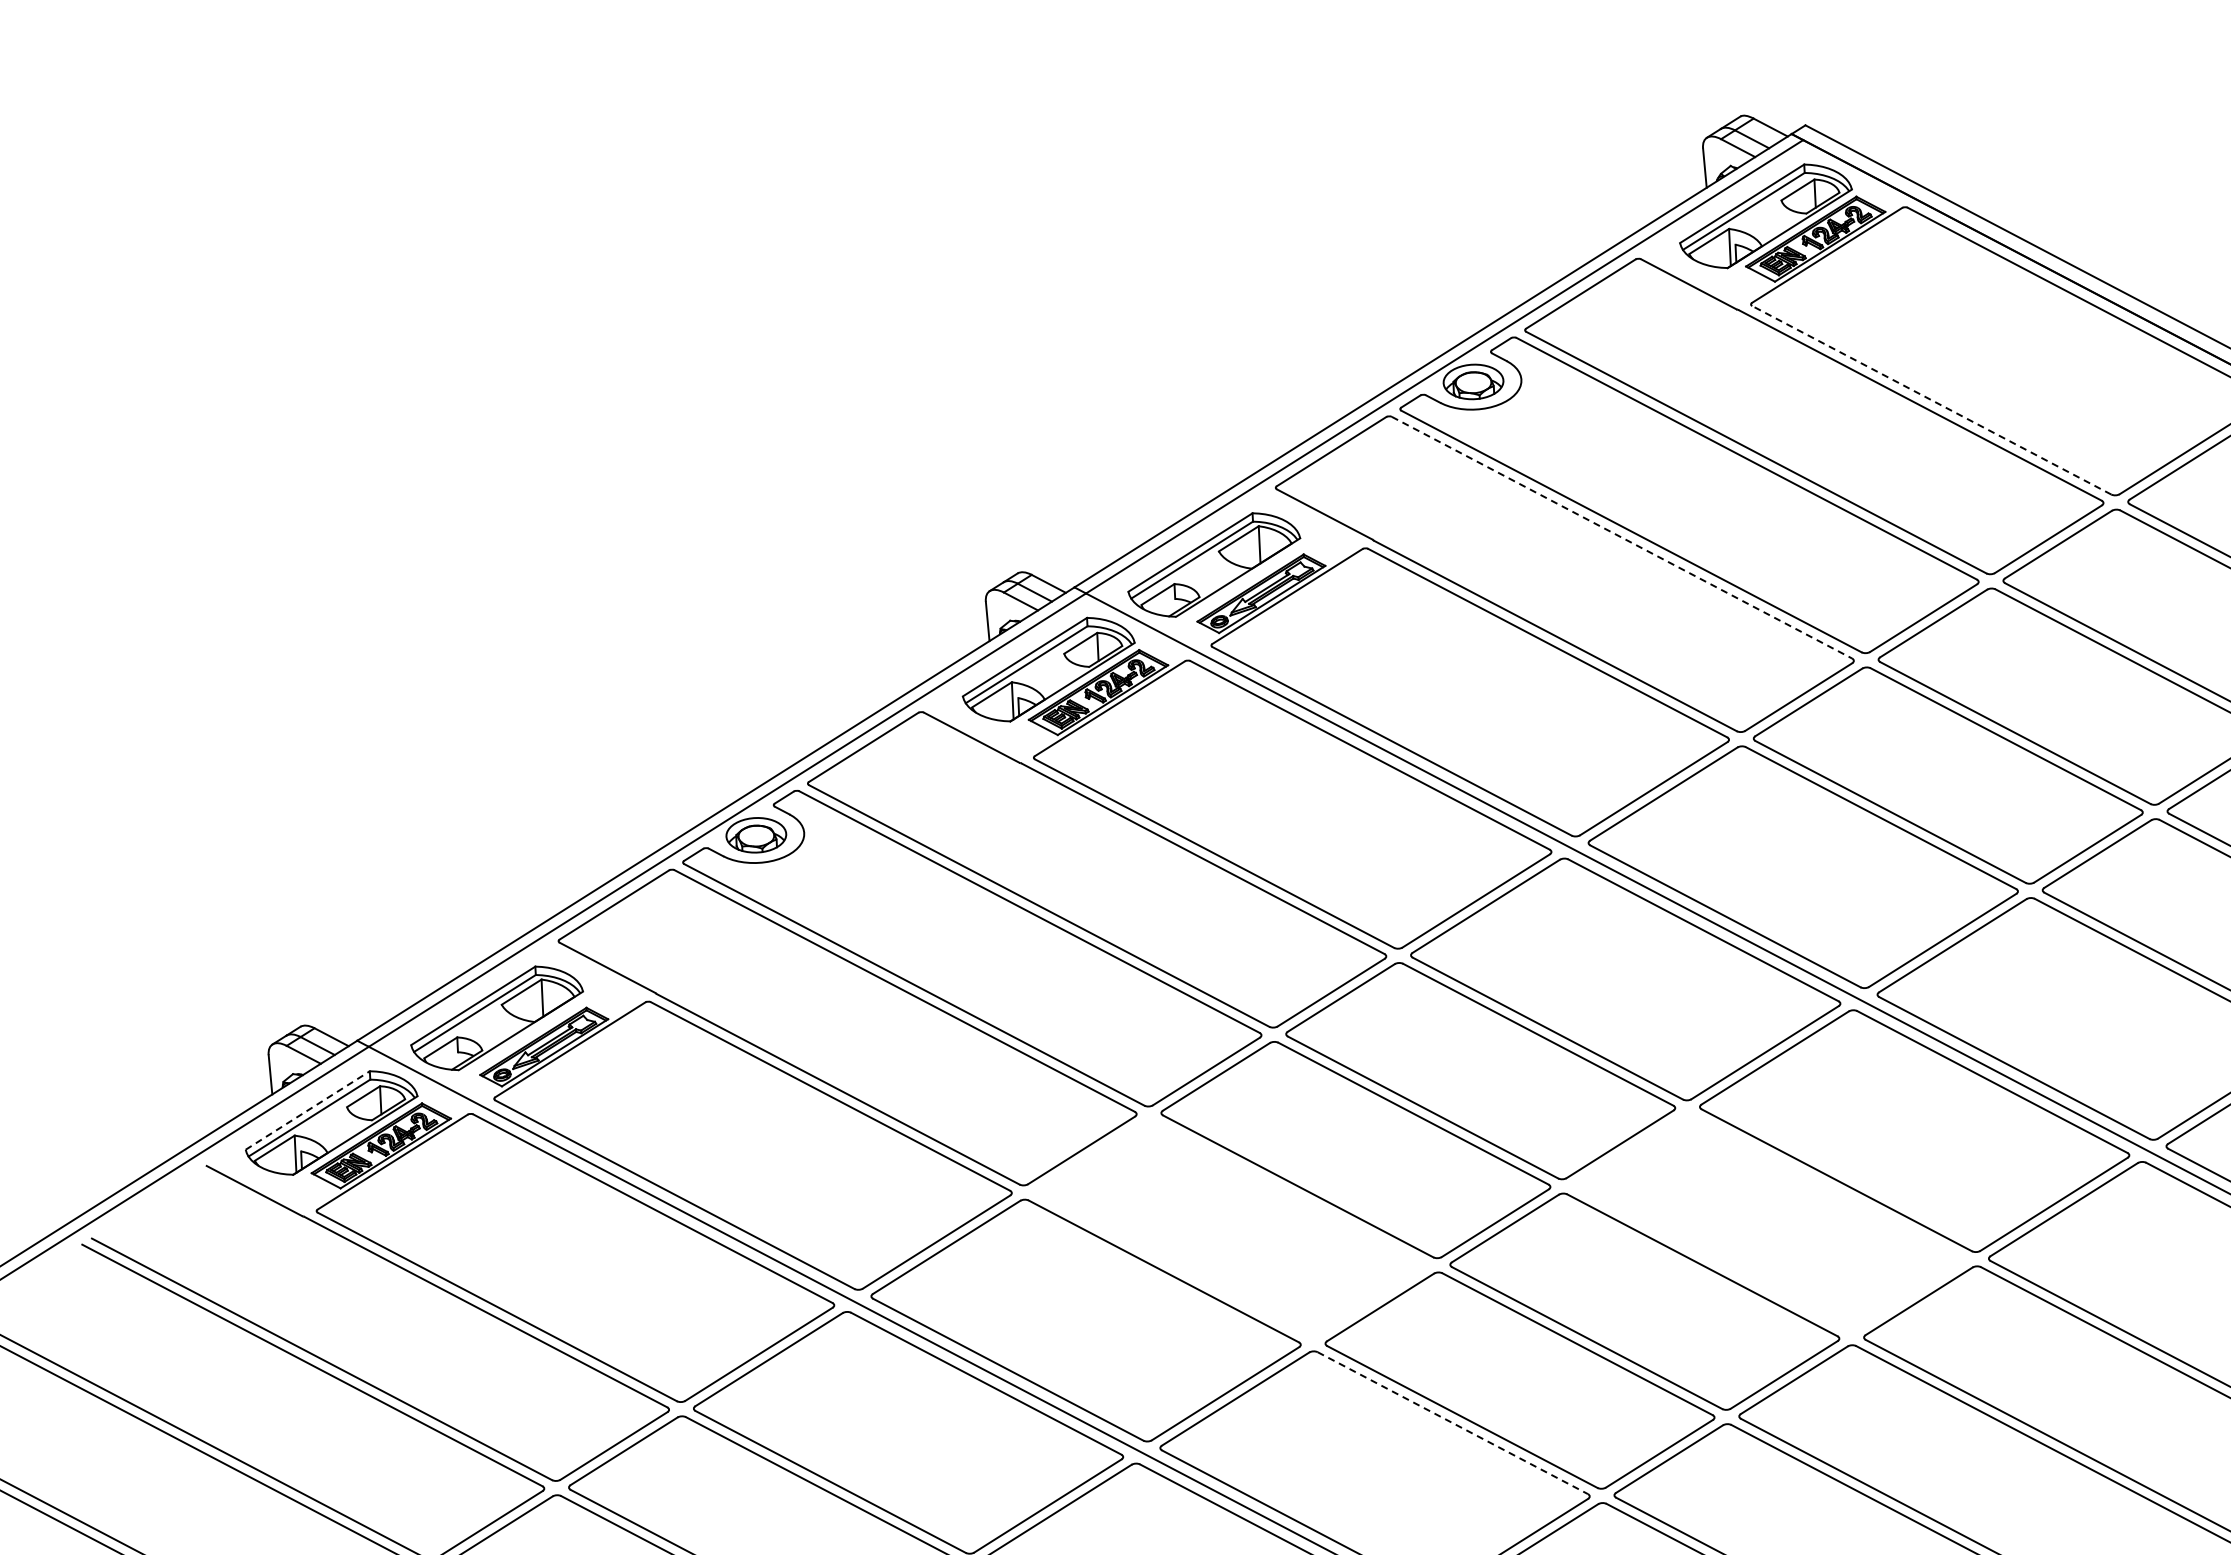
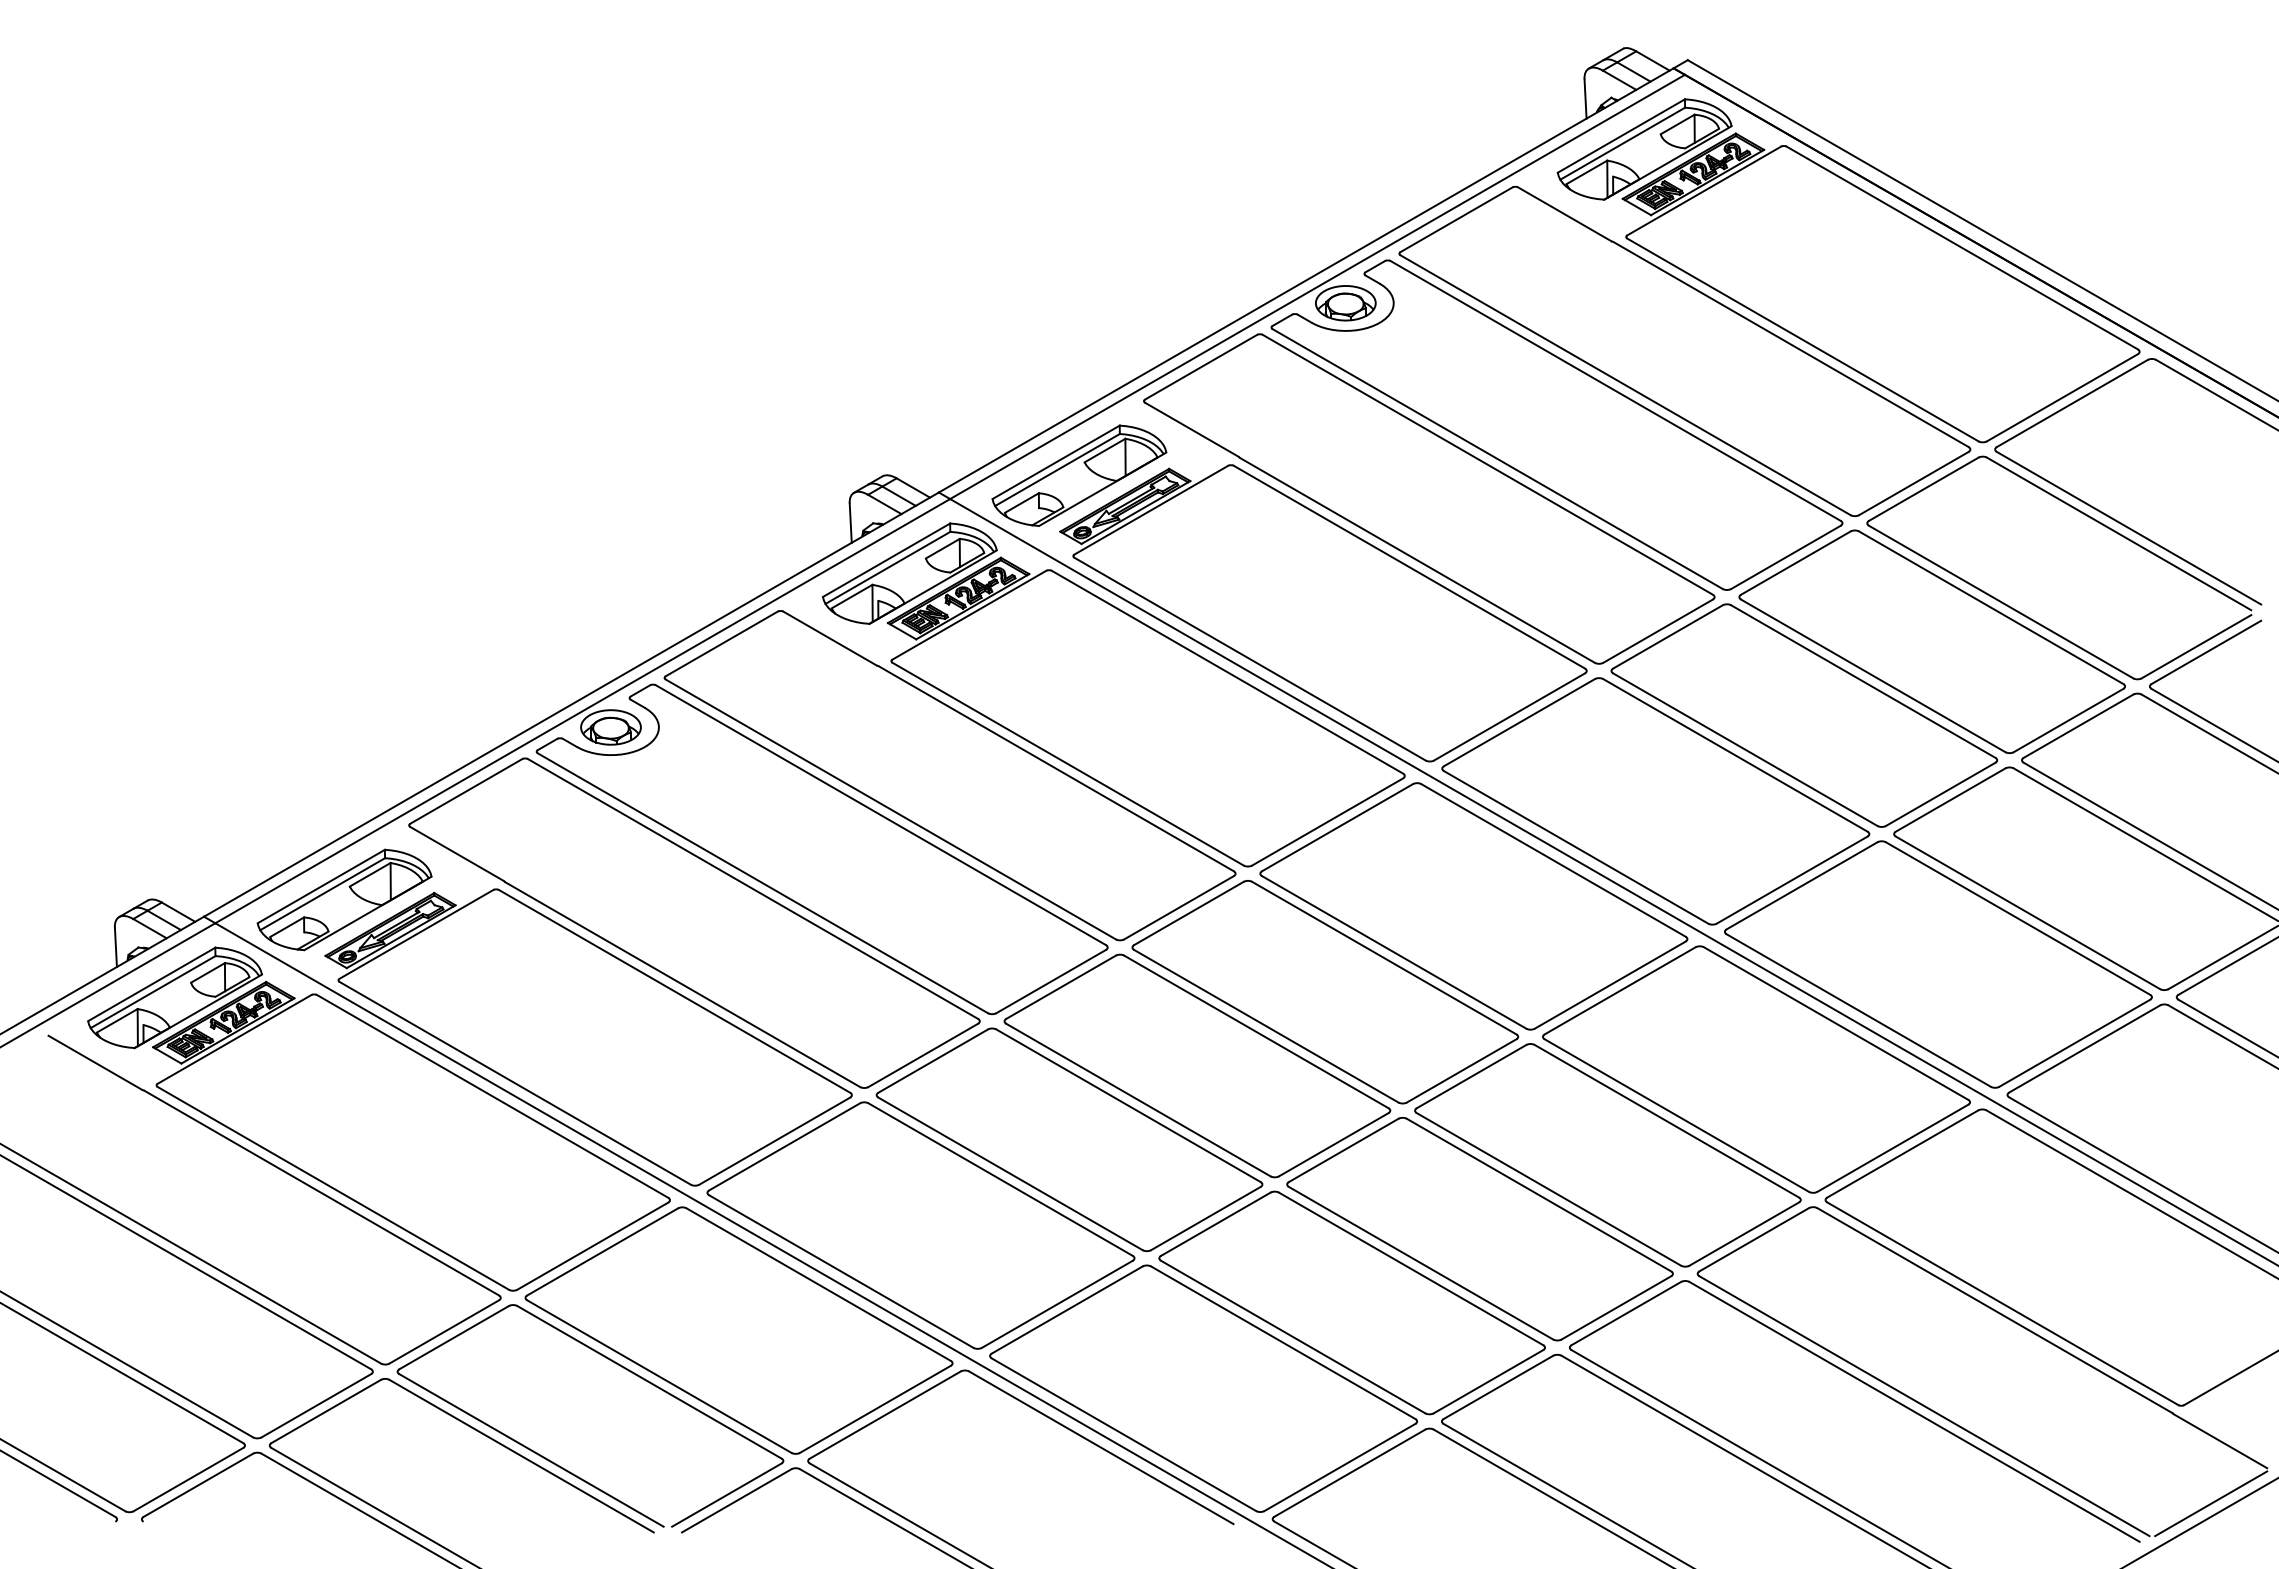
line: (1931, 399) -> (1802, 339), dashed -> solid
line: (1621, 537) -> (1487, 464), dashed -> solid
line: (308, 1110) -> (152, 984), dashed -> solid
part: (1769, 1223) -> (1607, 1155), added
part: (1231, 1228) -> (1069, 1139), added
line: (1452, 1422) -> (1283, 1342), dashed -> solid

